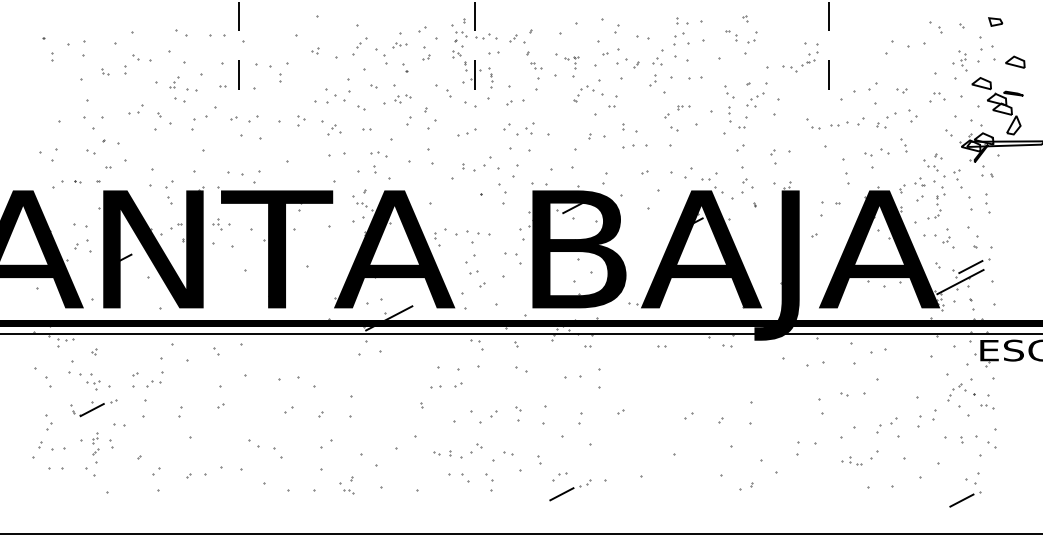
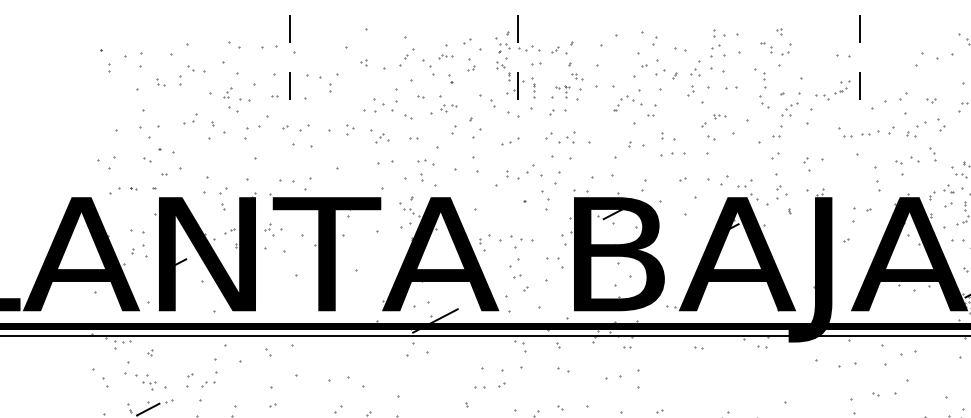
part: (800, 61) -> (833, 89), moved
part: (571, 62) -> (562, 91), moved
part: (729, 114) -> (764, 80), moved

